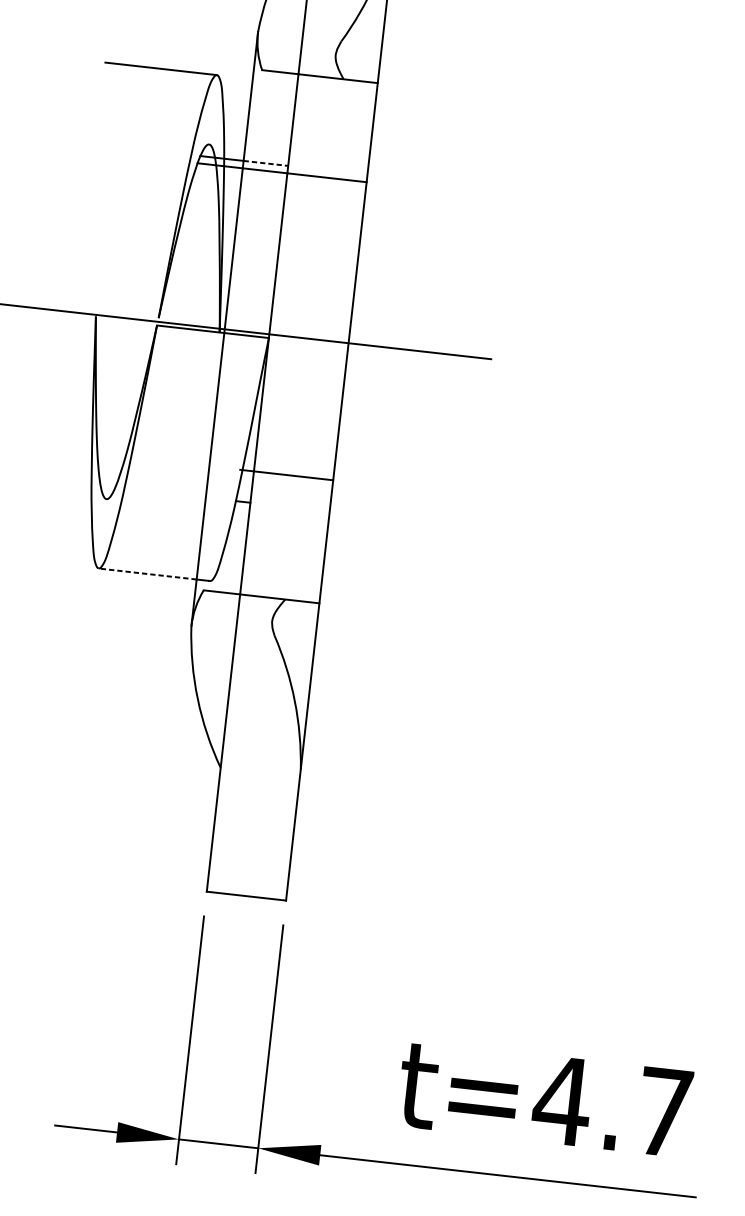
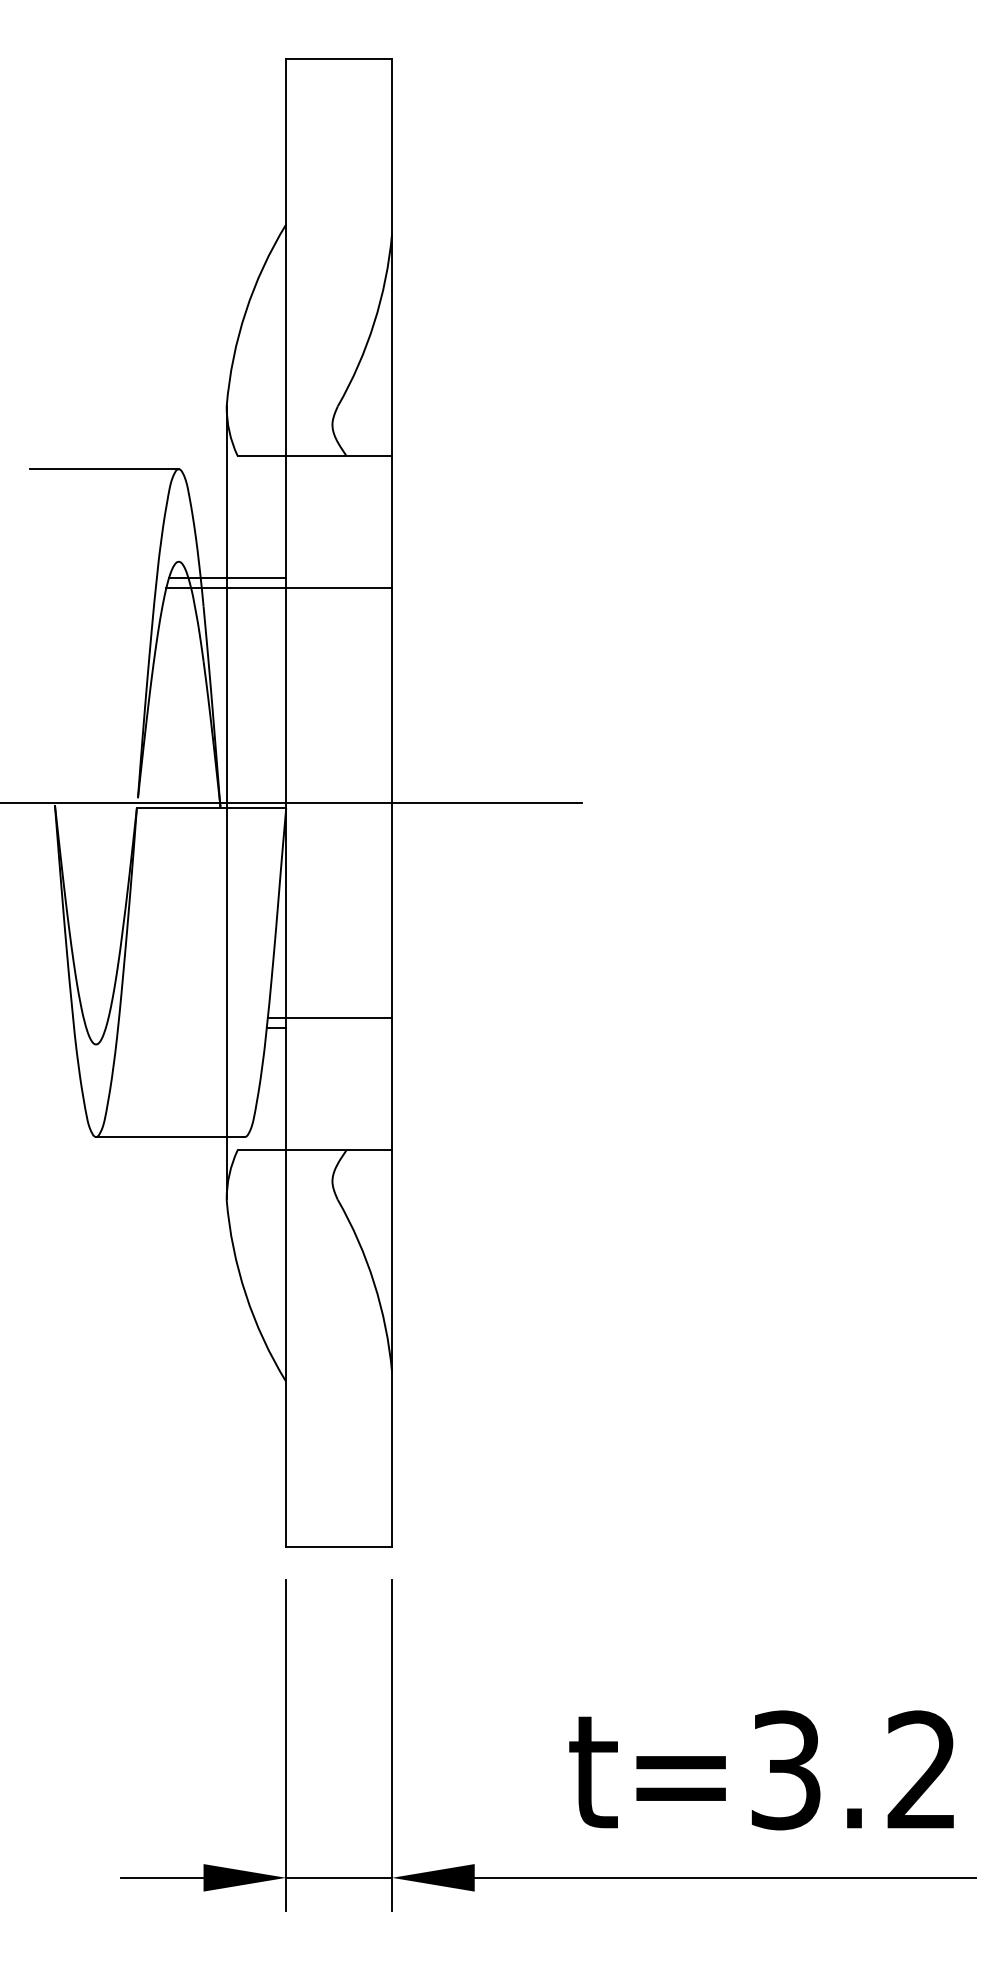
line: (265, 163) -> (256, 578), dashed -> solid
line: (286, 475) -> (329, 1018), moved
line: (147, 574) -> (160, 1137), dashed -> solid
text: (611, 1106) -> (851, 1770), t=4.7 -> t=3.2

